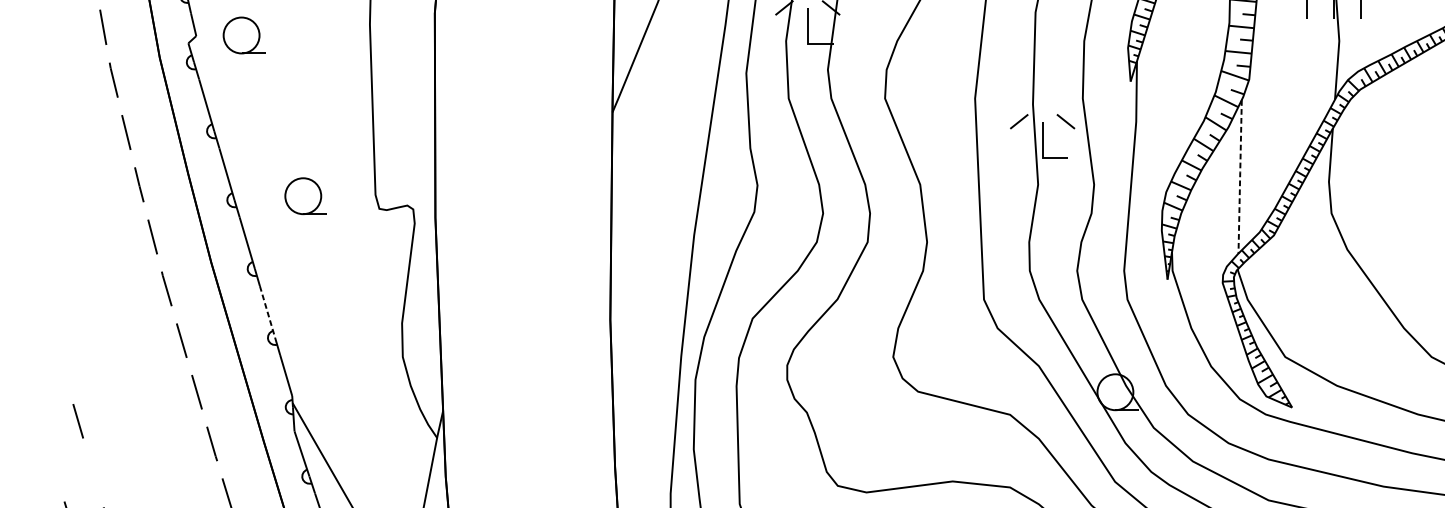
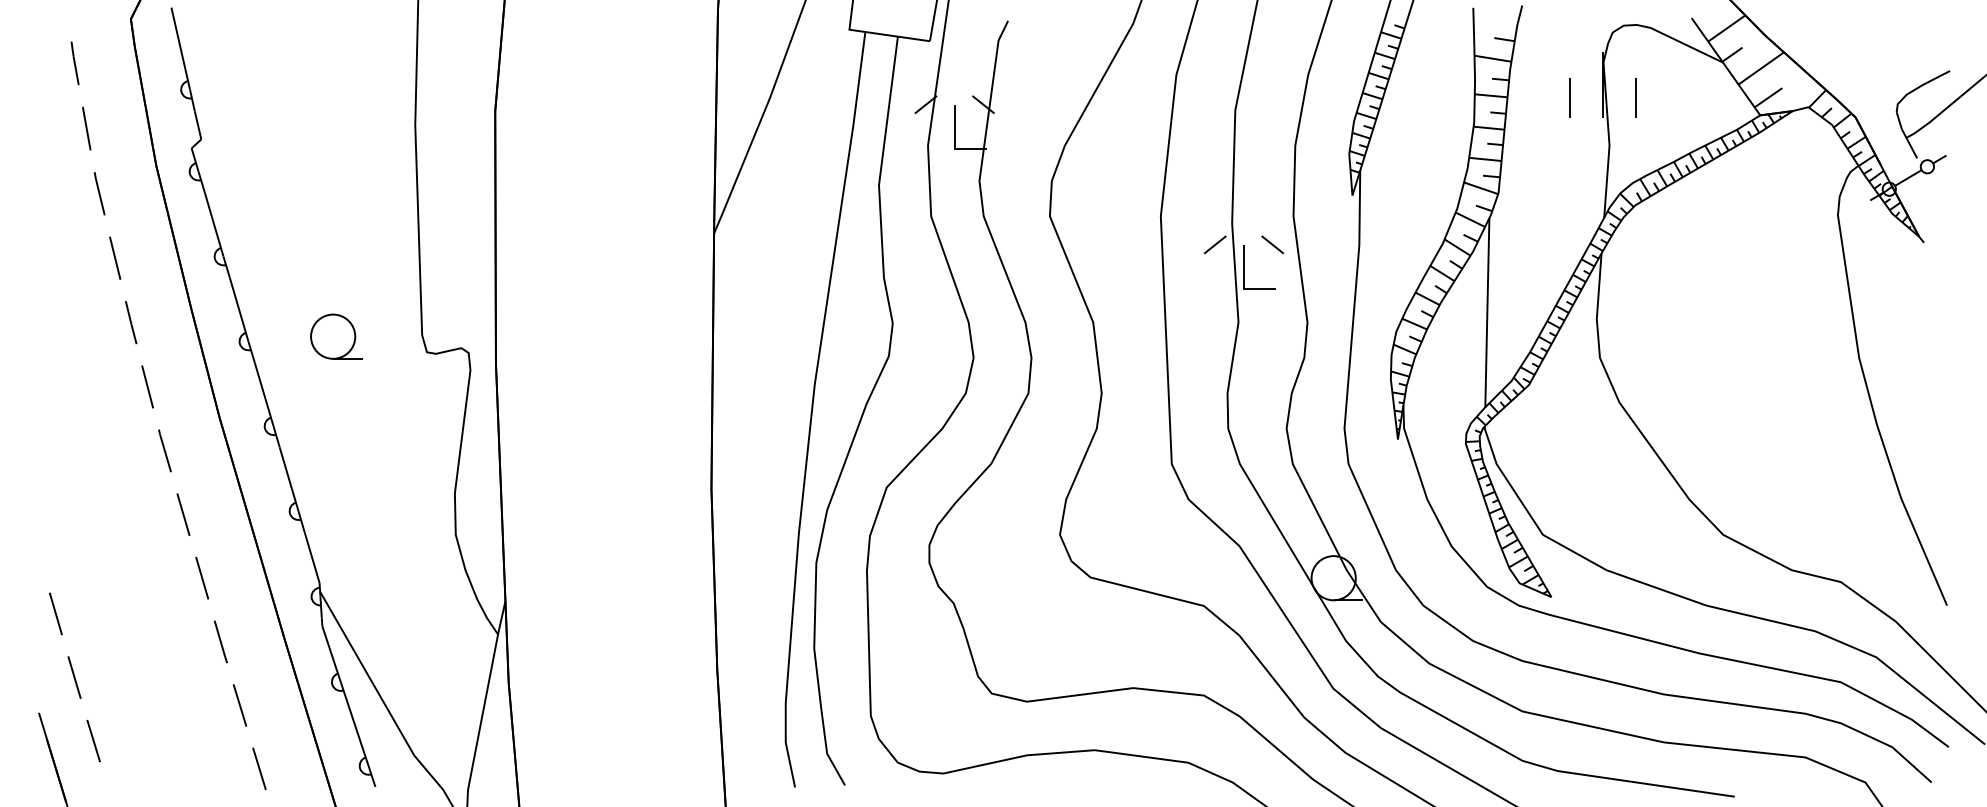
part: (244, 35) -> (260, 138), removed
line: (1240, 176) -> (1487, 312), dashed -> solid
line: (267, 312) -> (289, 479), dashed -> solid
line: (93, 472) -> (74, 677), added

